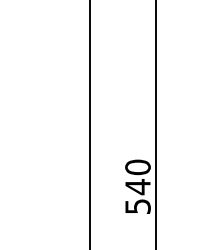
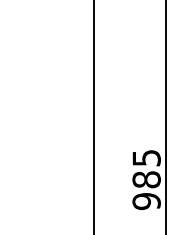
text: (137, 186) -> (146, 179), 540 -> 985

